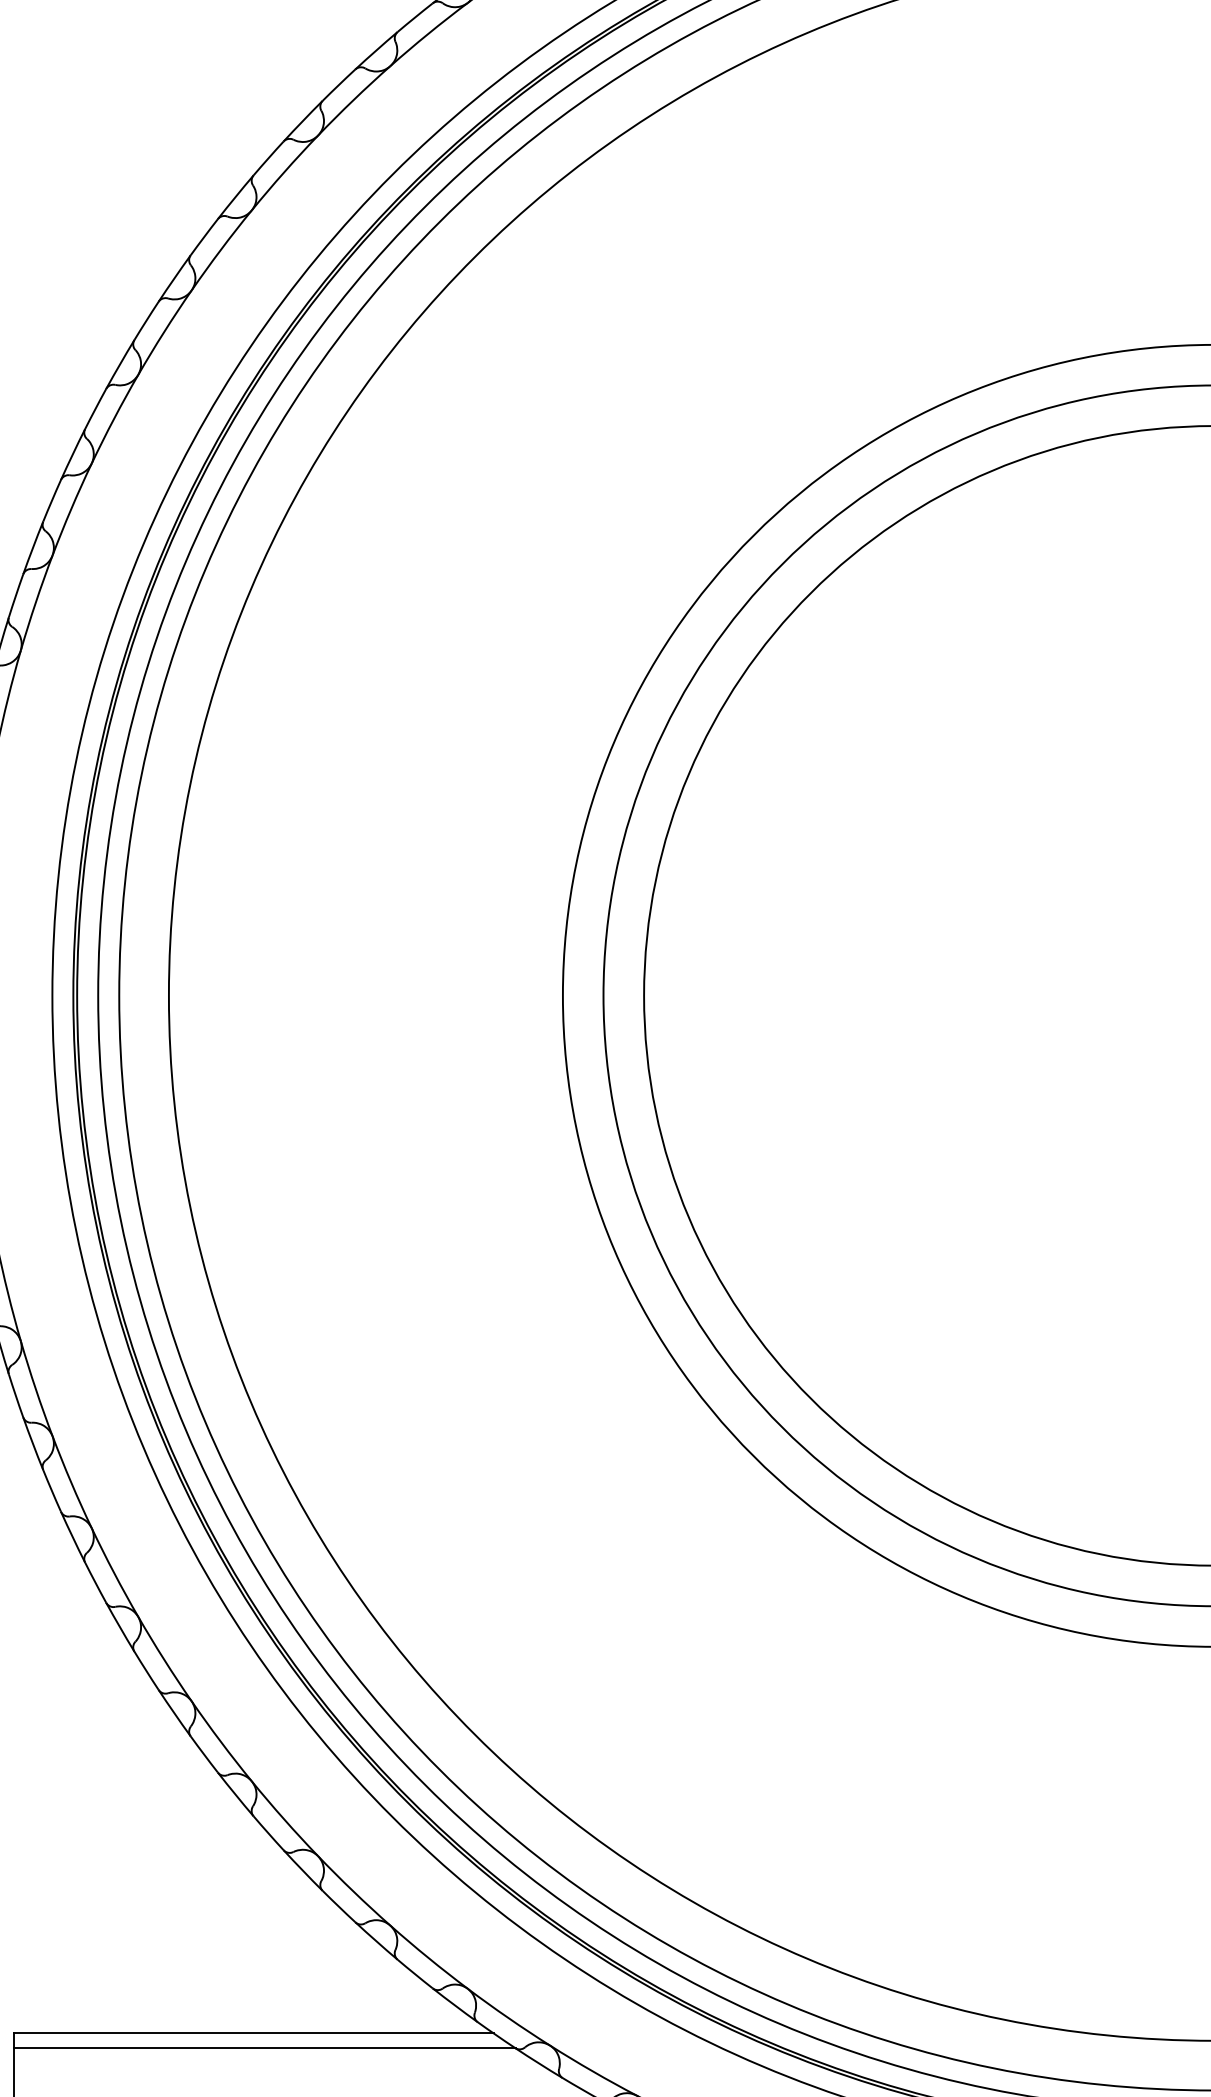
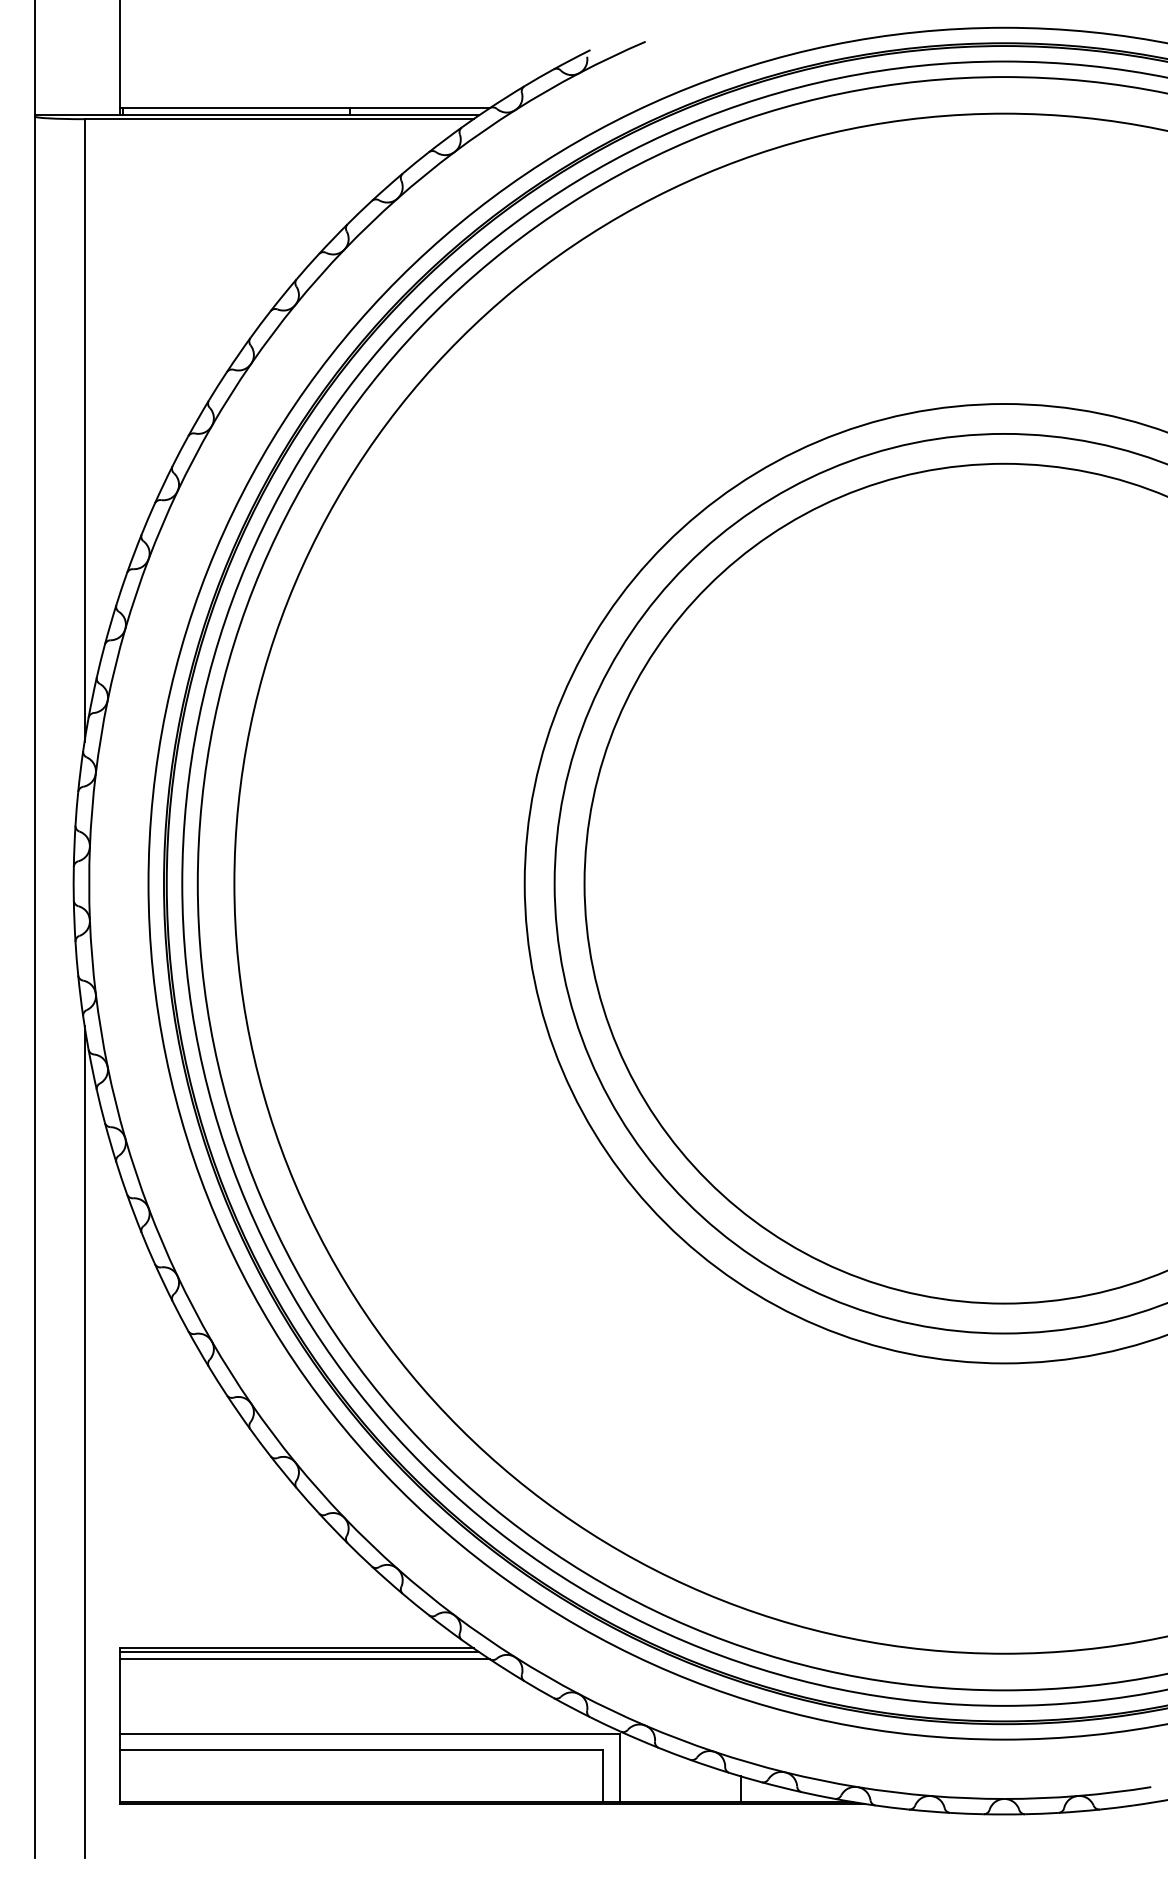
line: (257, 2039) -> (299, 1652), added

